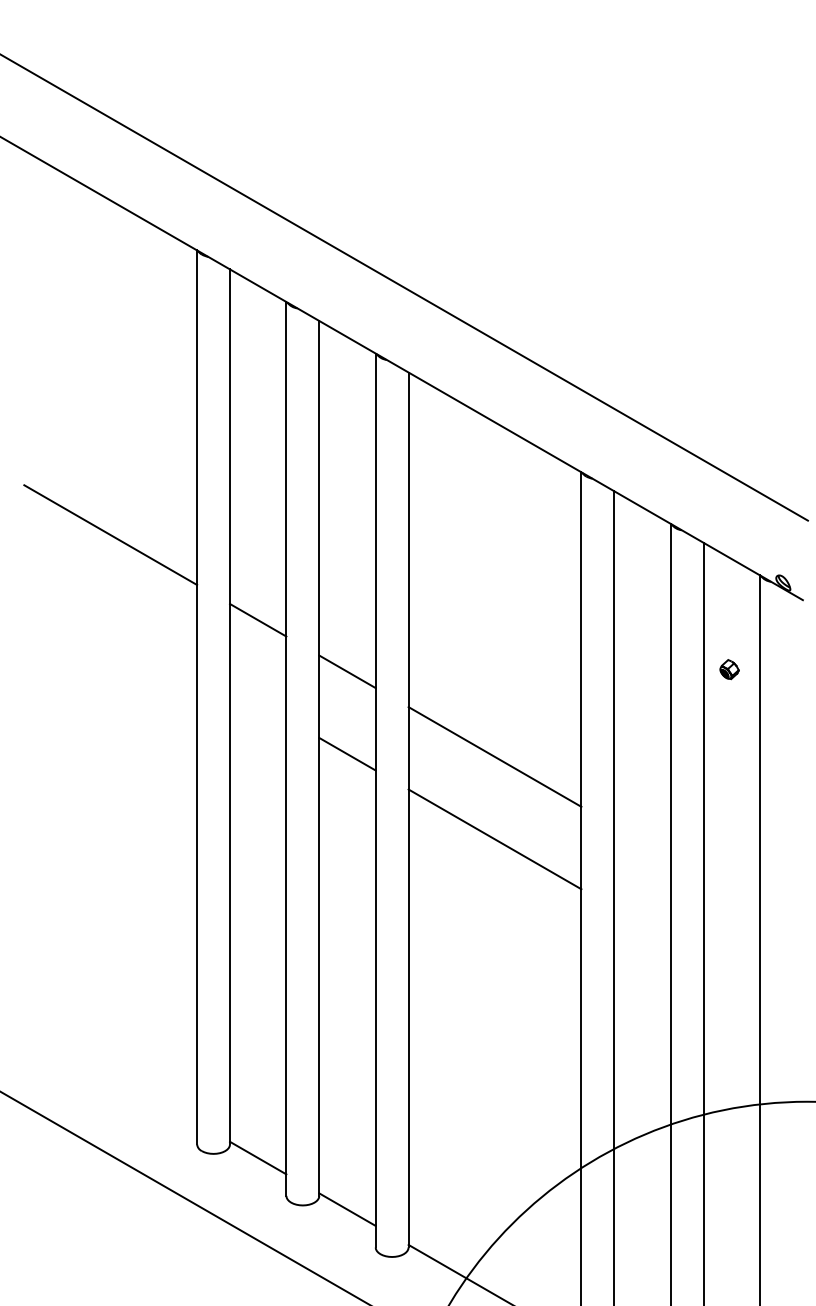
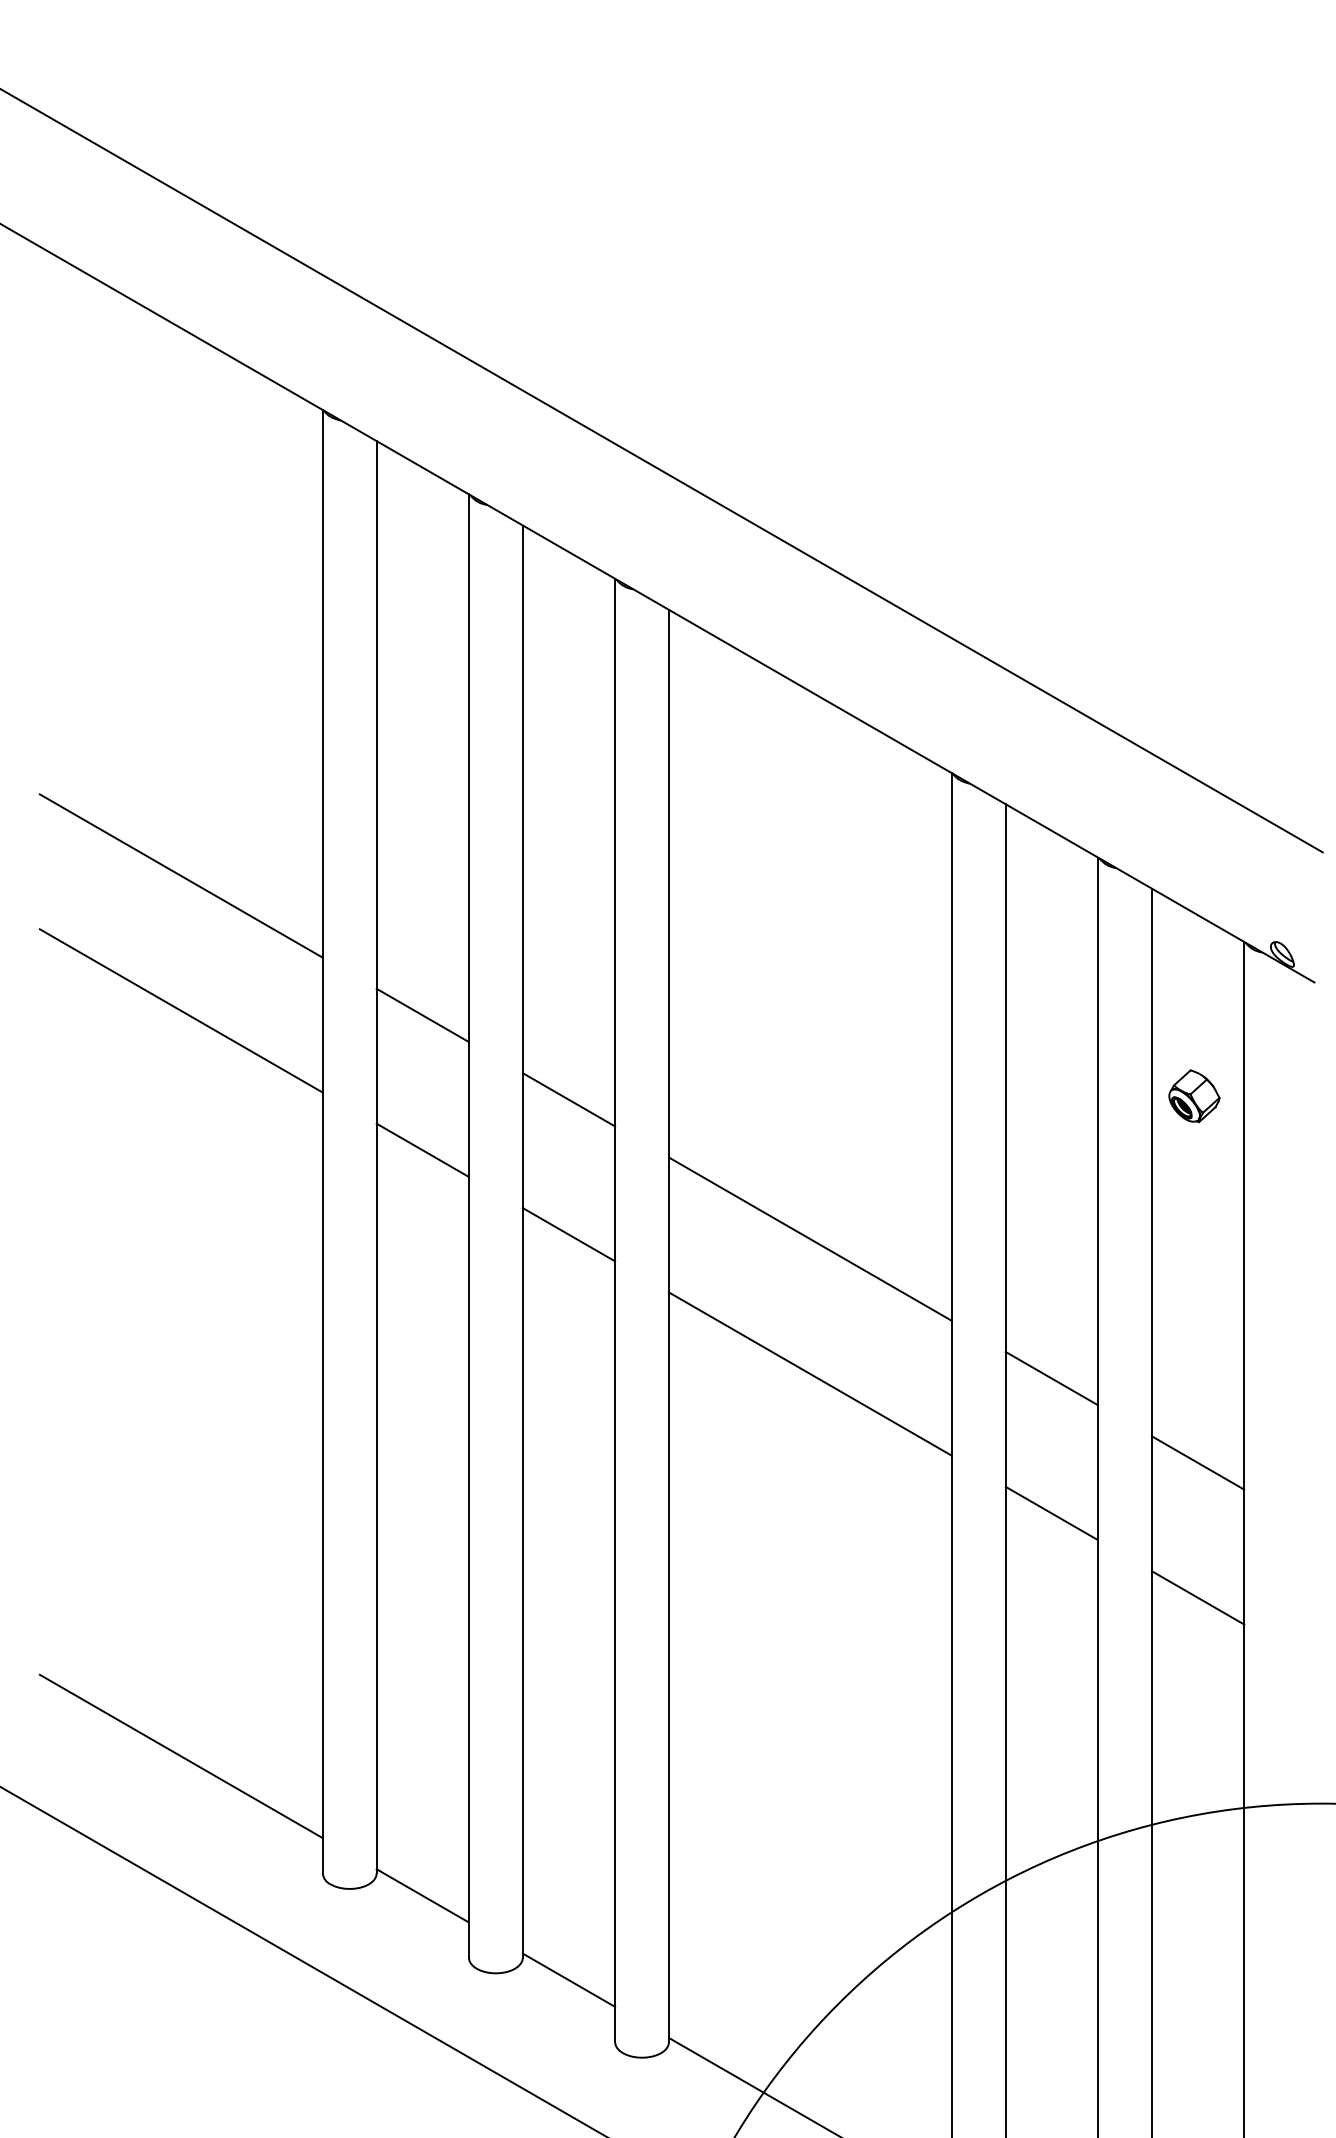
line: (110, 617) -> (180, 1010), added
part: (729, 669) -> (1194, 1096), size x1.67
line: (258, 702) -> (423, 1150), added
line: (642, 841) -> (1051, 1377), added
line: (731, 893) -> (1197, 1462), added
line: (642, 924) -> (1051, 1513), added
line: (731, 975) -> (1197, 1596), added
line: (110, 1072) -> (180, 1755), added

